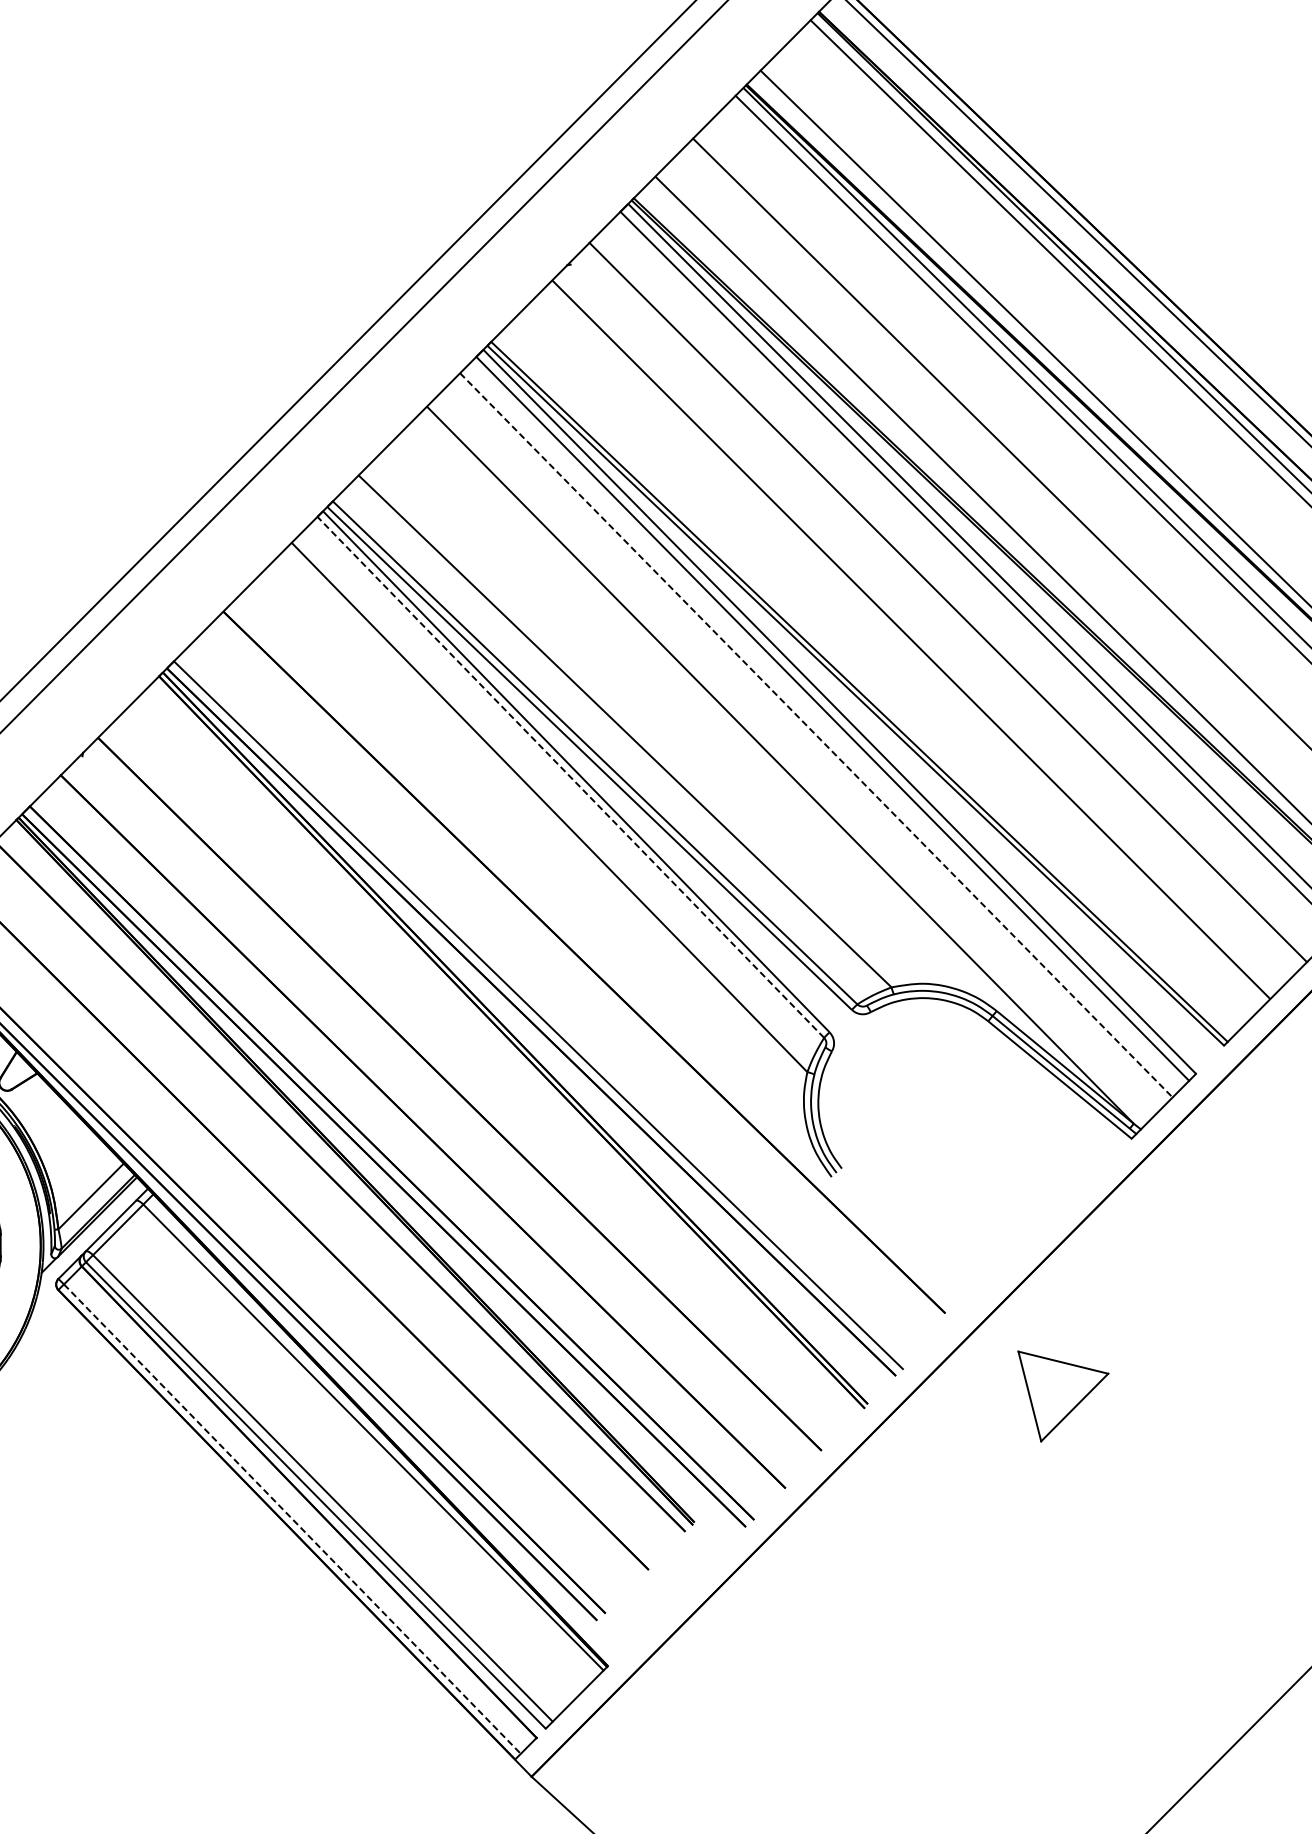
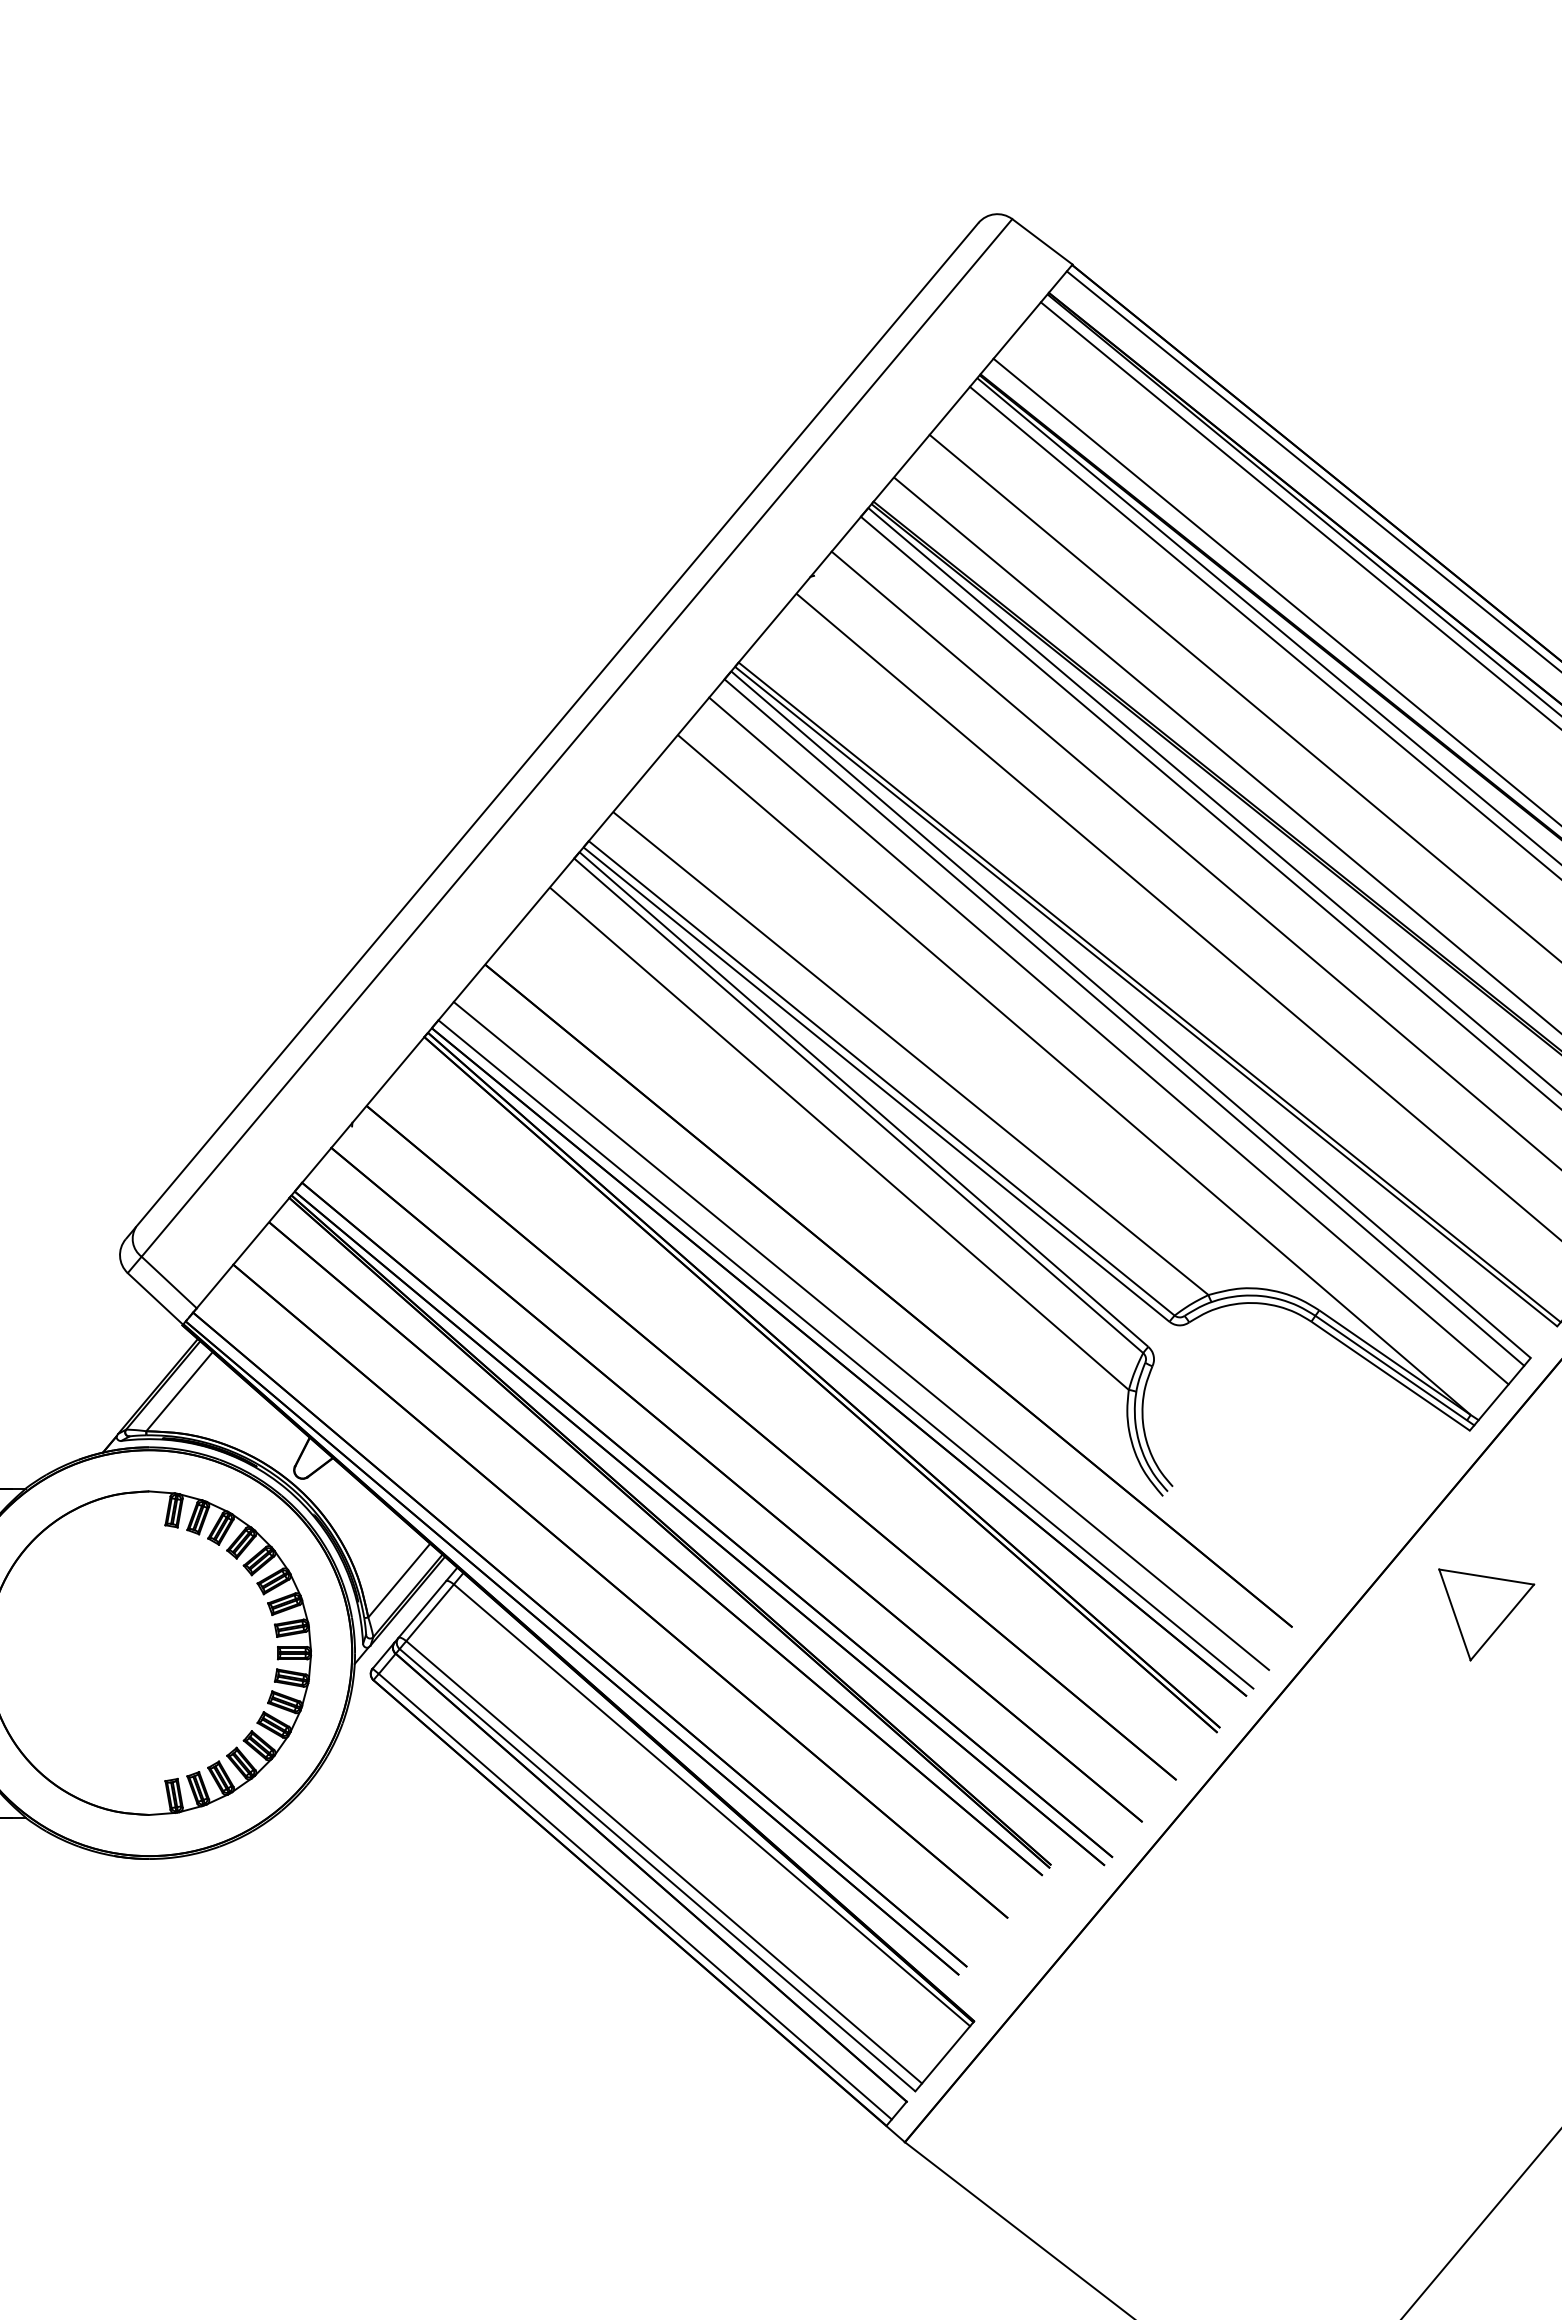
line: (815, 735) -> (1108, 1041), dashed -> solid
line: (570, 777) -> (858, 1105), dashed -> solid
line: (554, 998) -> (861, 1335), added
part: (1060, 1398) -> (1486, 1614), moved
line: (292, 1518) -> (635, 1896), dashed -> solid

